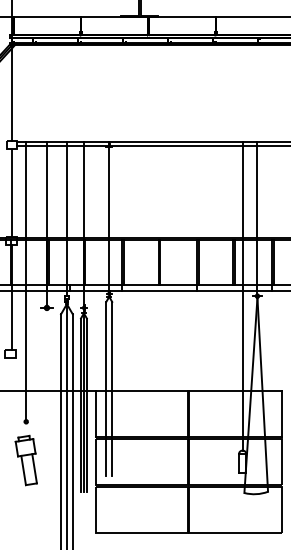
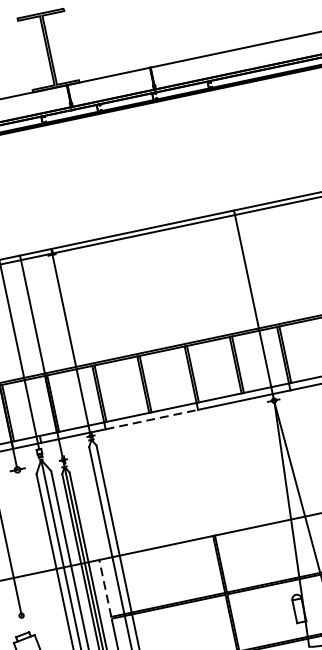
line: (159, 290) -> (151, 419), solid -> dashed
line: (242, 296) -> (255, 404), removed
line: (95, 413) -> (104, 587), solid -> dashed

